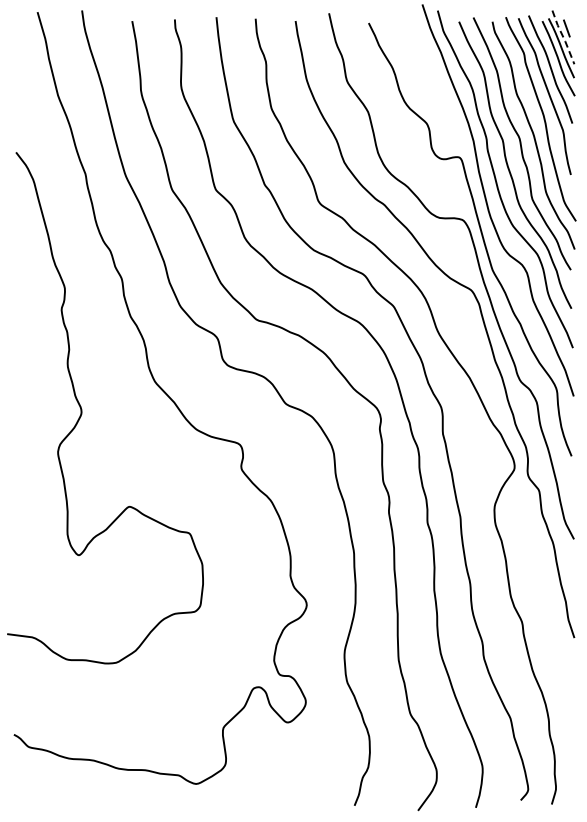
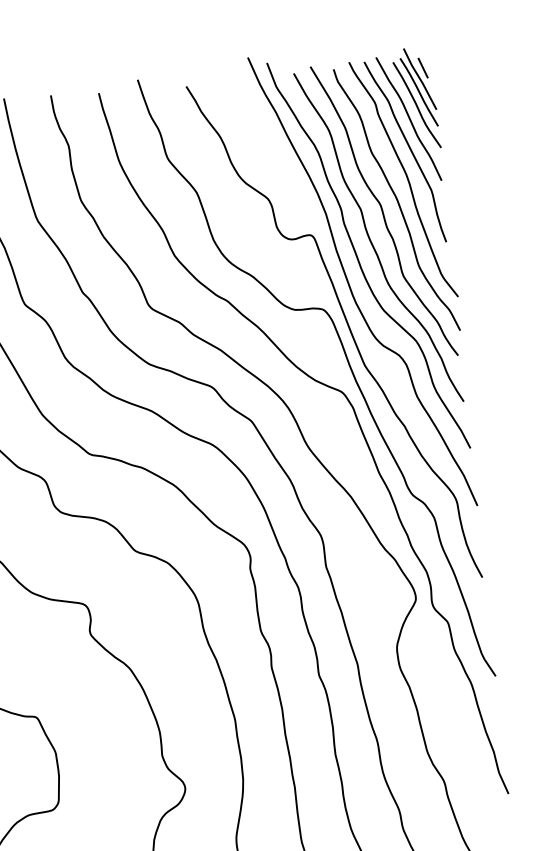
line: (563, 37) -> (420, 79), dashed -> solid

